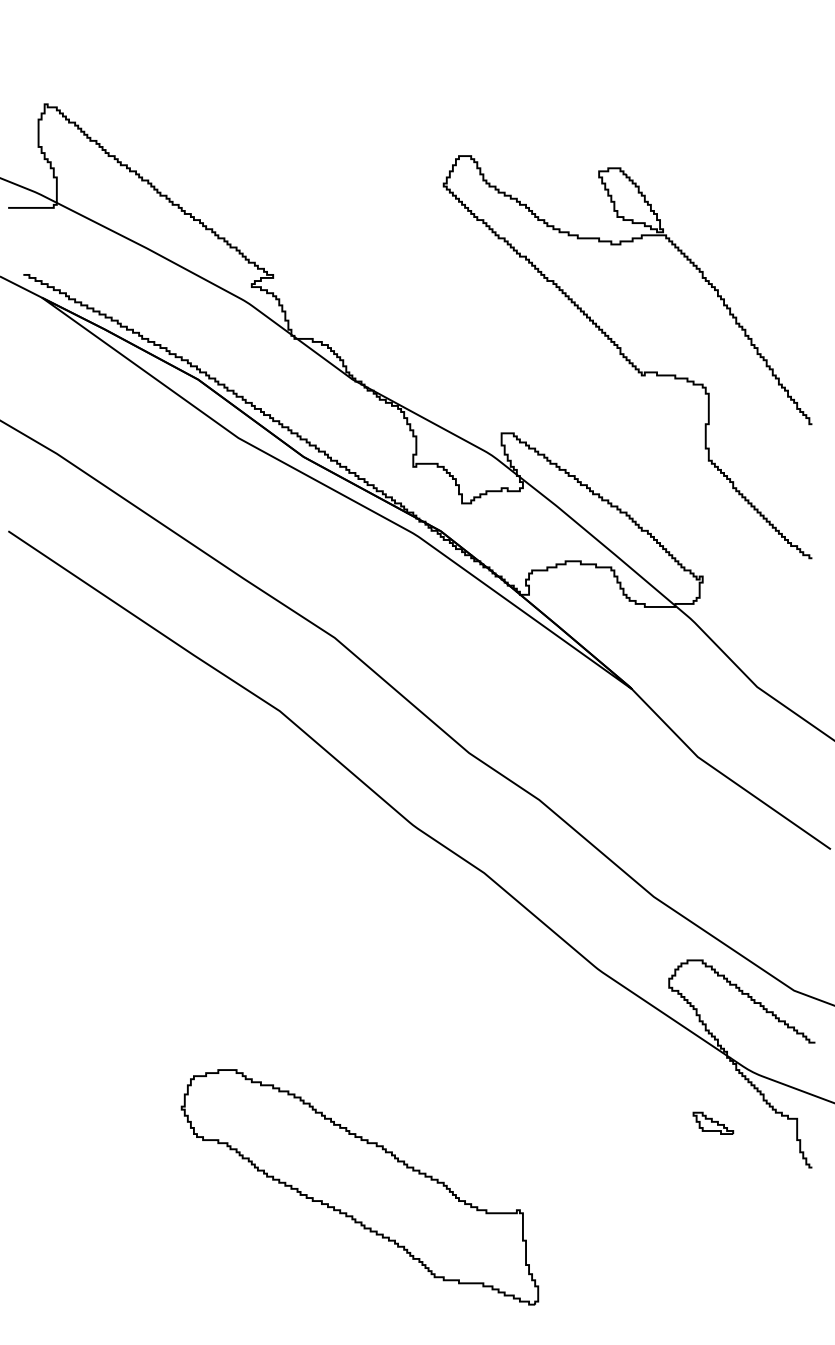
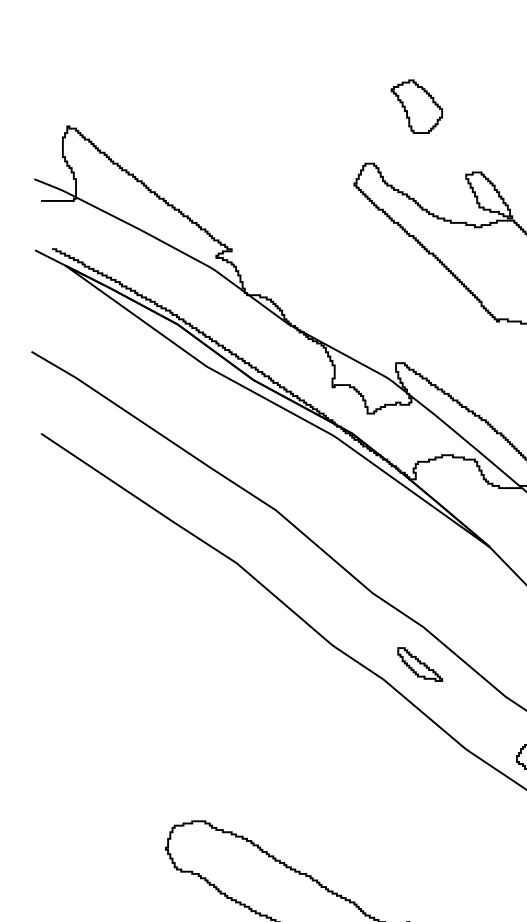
part: (530, 76) -> (416, 106), added
part: (534, 851) -> (419, 664), added

